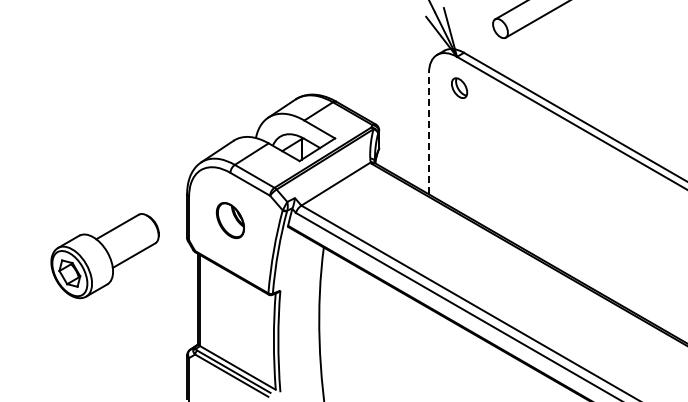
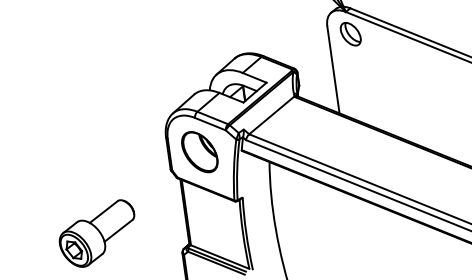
part: (459, 87) -> (350, 33), size x1.67
line: (428, 133) -> (333, 69), dashed -> solid
part: (230, 220) -> (199, 152), size x1.67
part: (104, 256) -> (97, 234), moved

